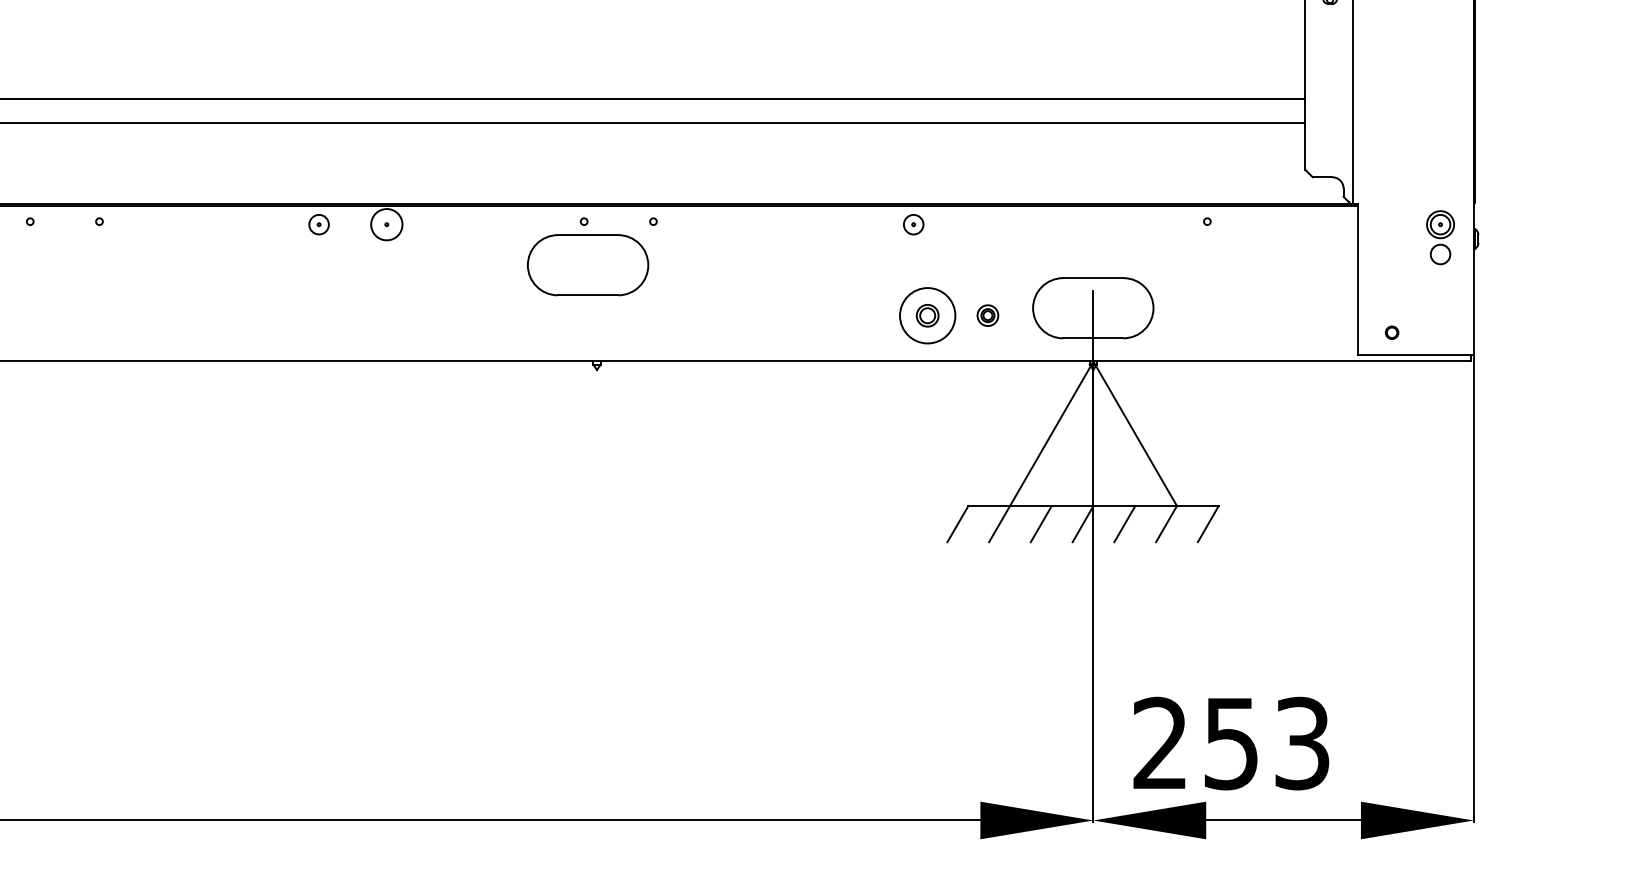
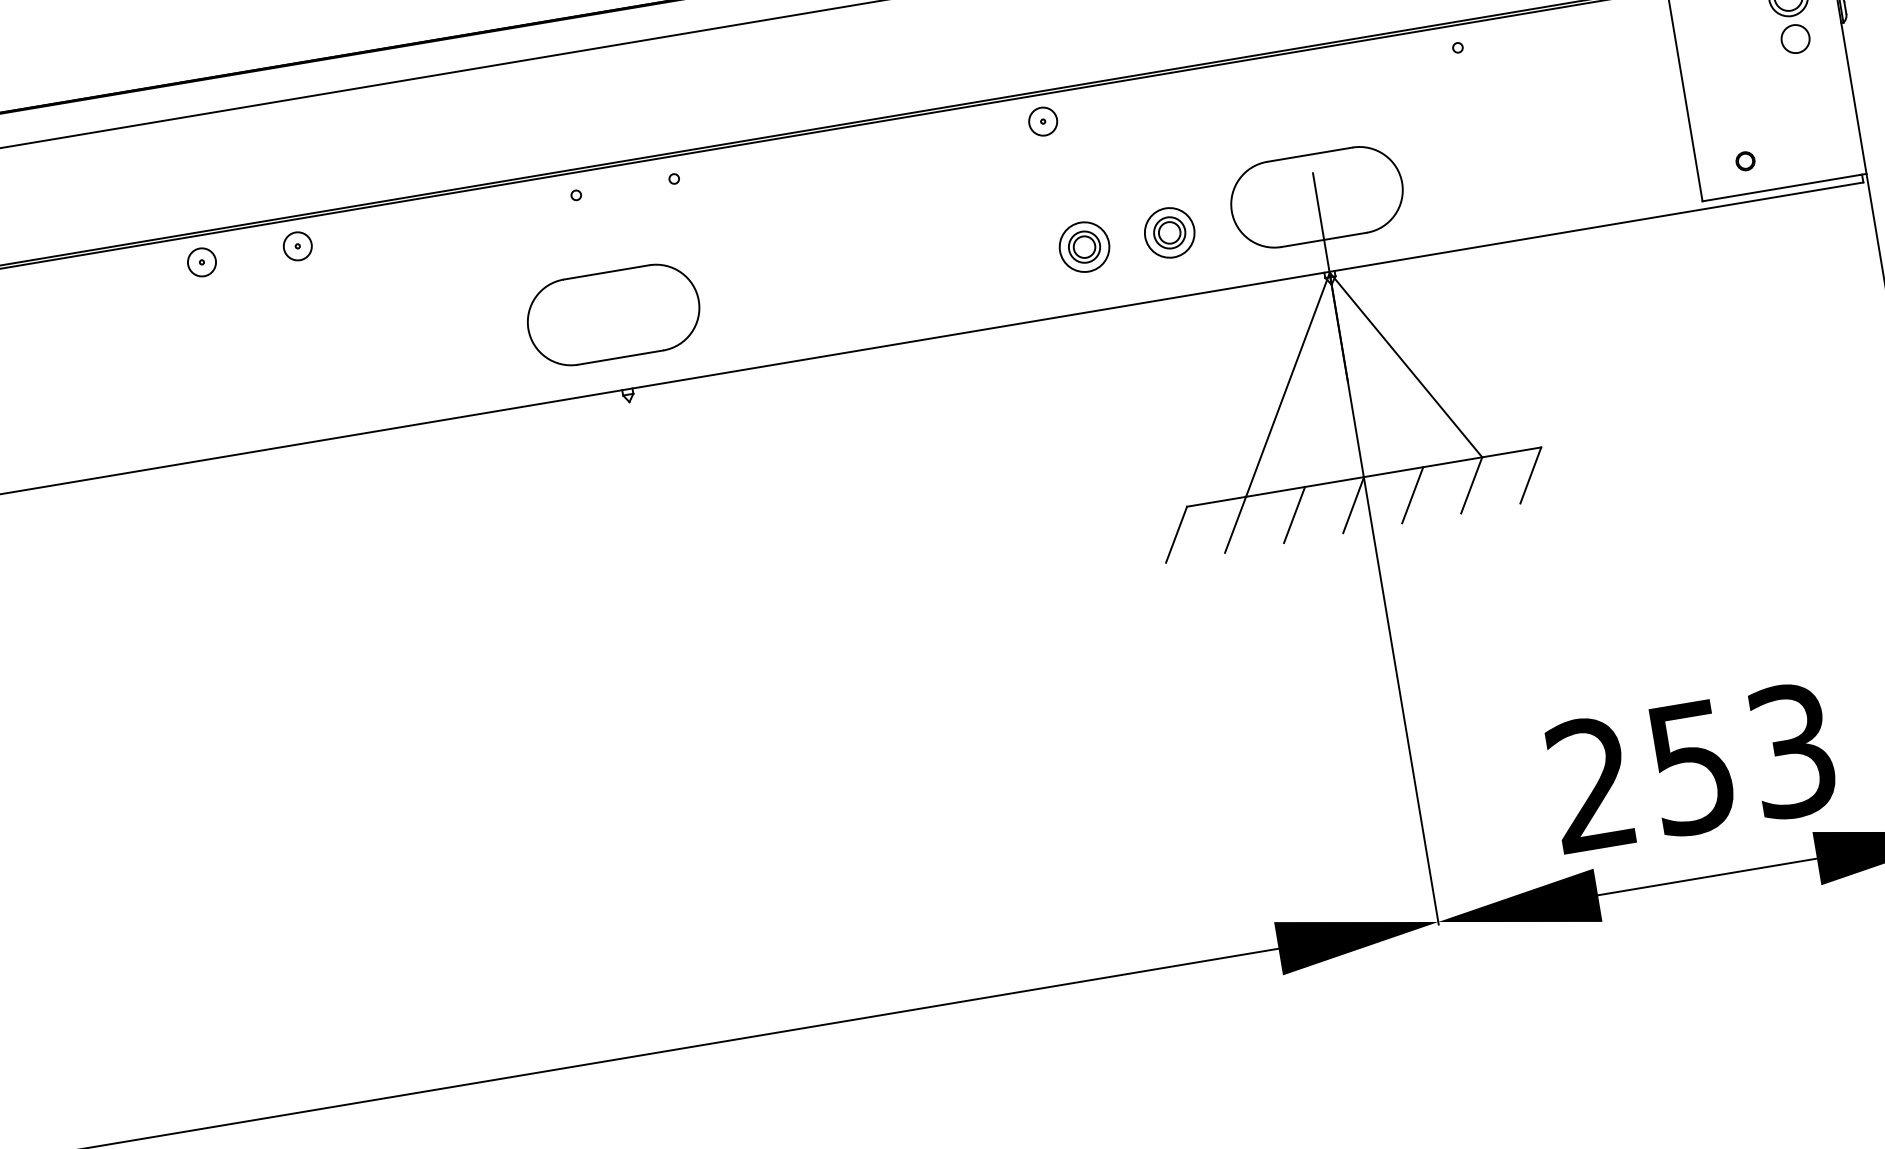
circle: (386, 224) -> (297, 246), size x0.62
part: (588, 265) -> (614, 315), moved
circle: (927, 315) -> (1084, 246), size x0.62
part: (987, 315) -> (1169, 232), size x1.67
text: (1231, 743) -> (1691, 767), moved

